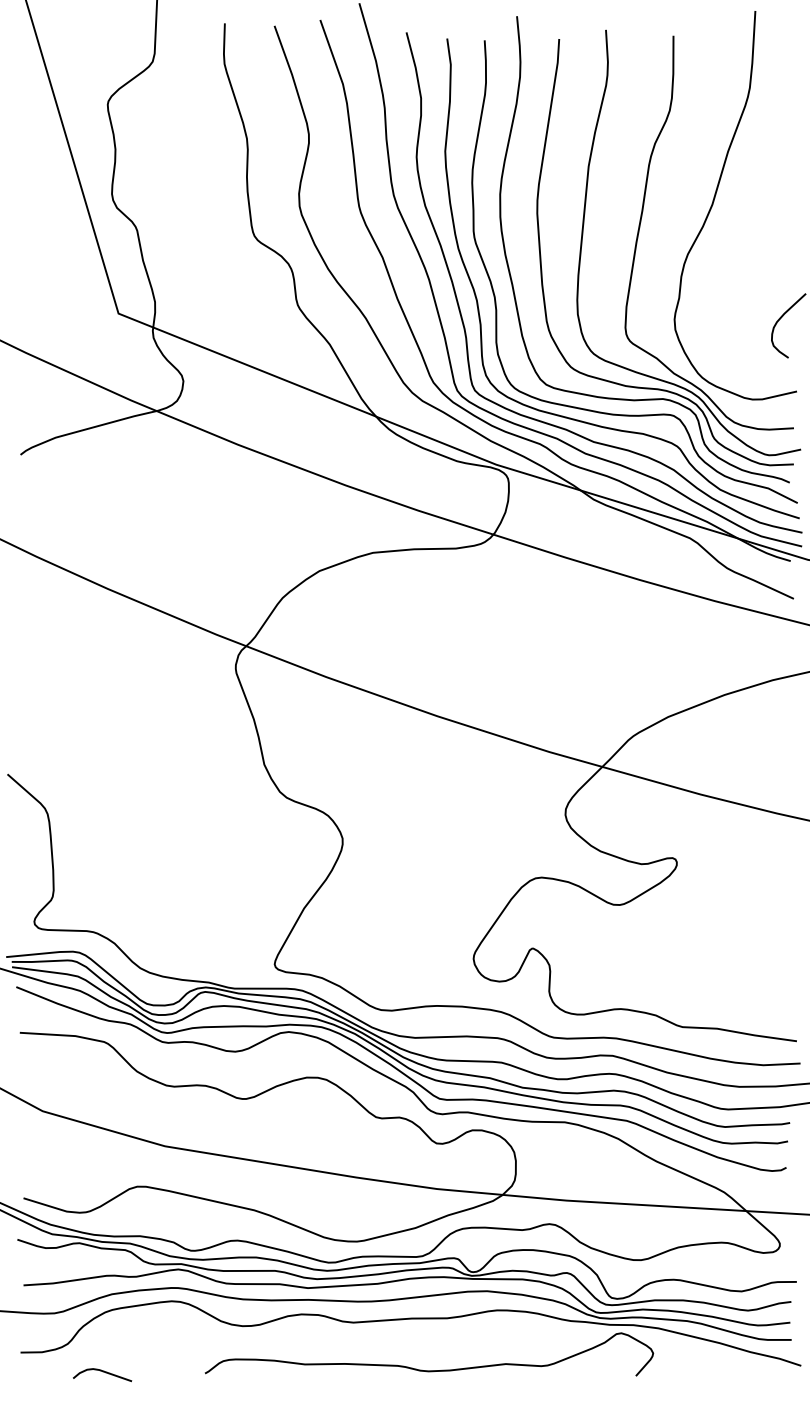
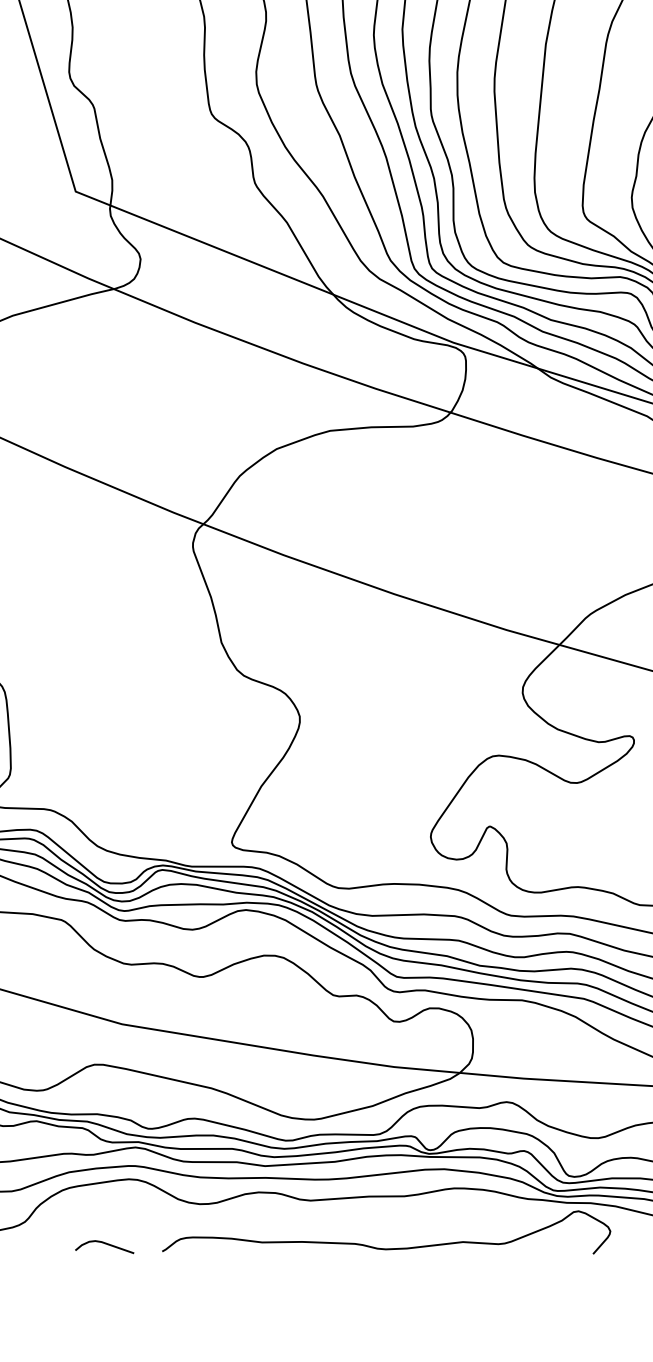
curve: (102, 1372) -> (104, 1244), moved

